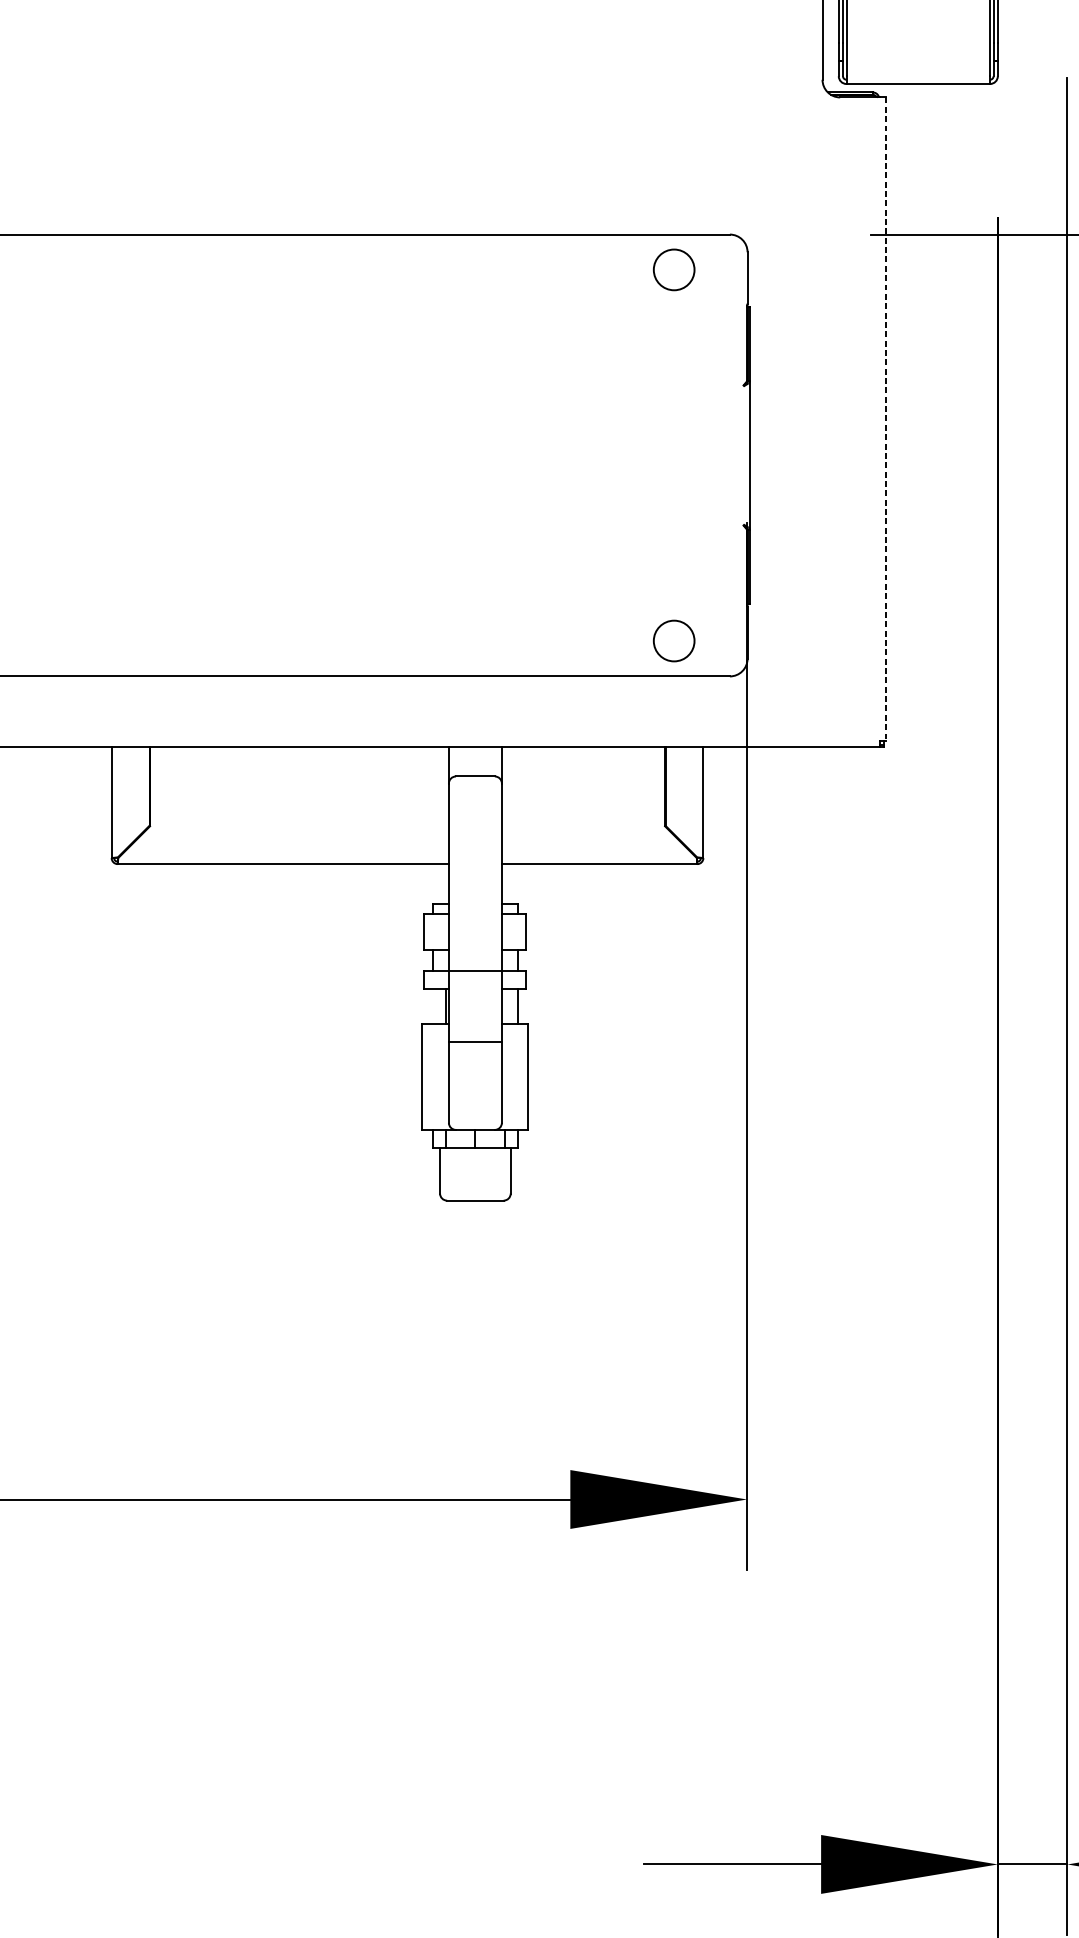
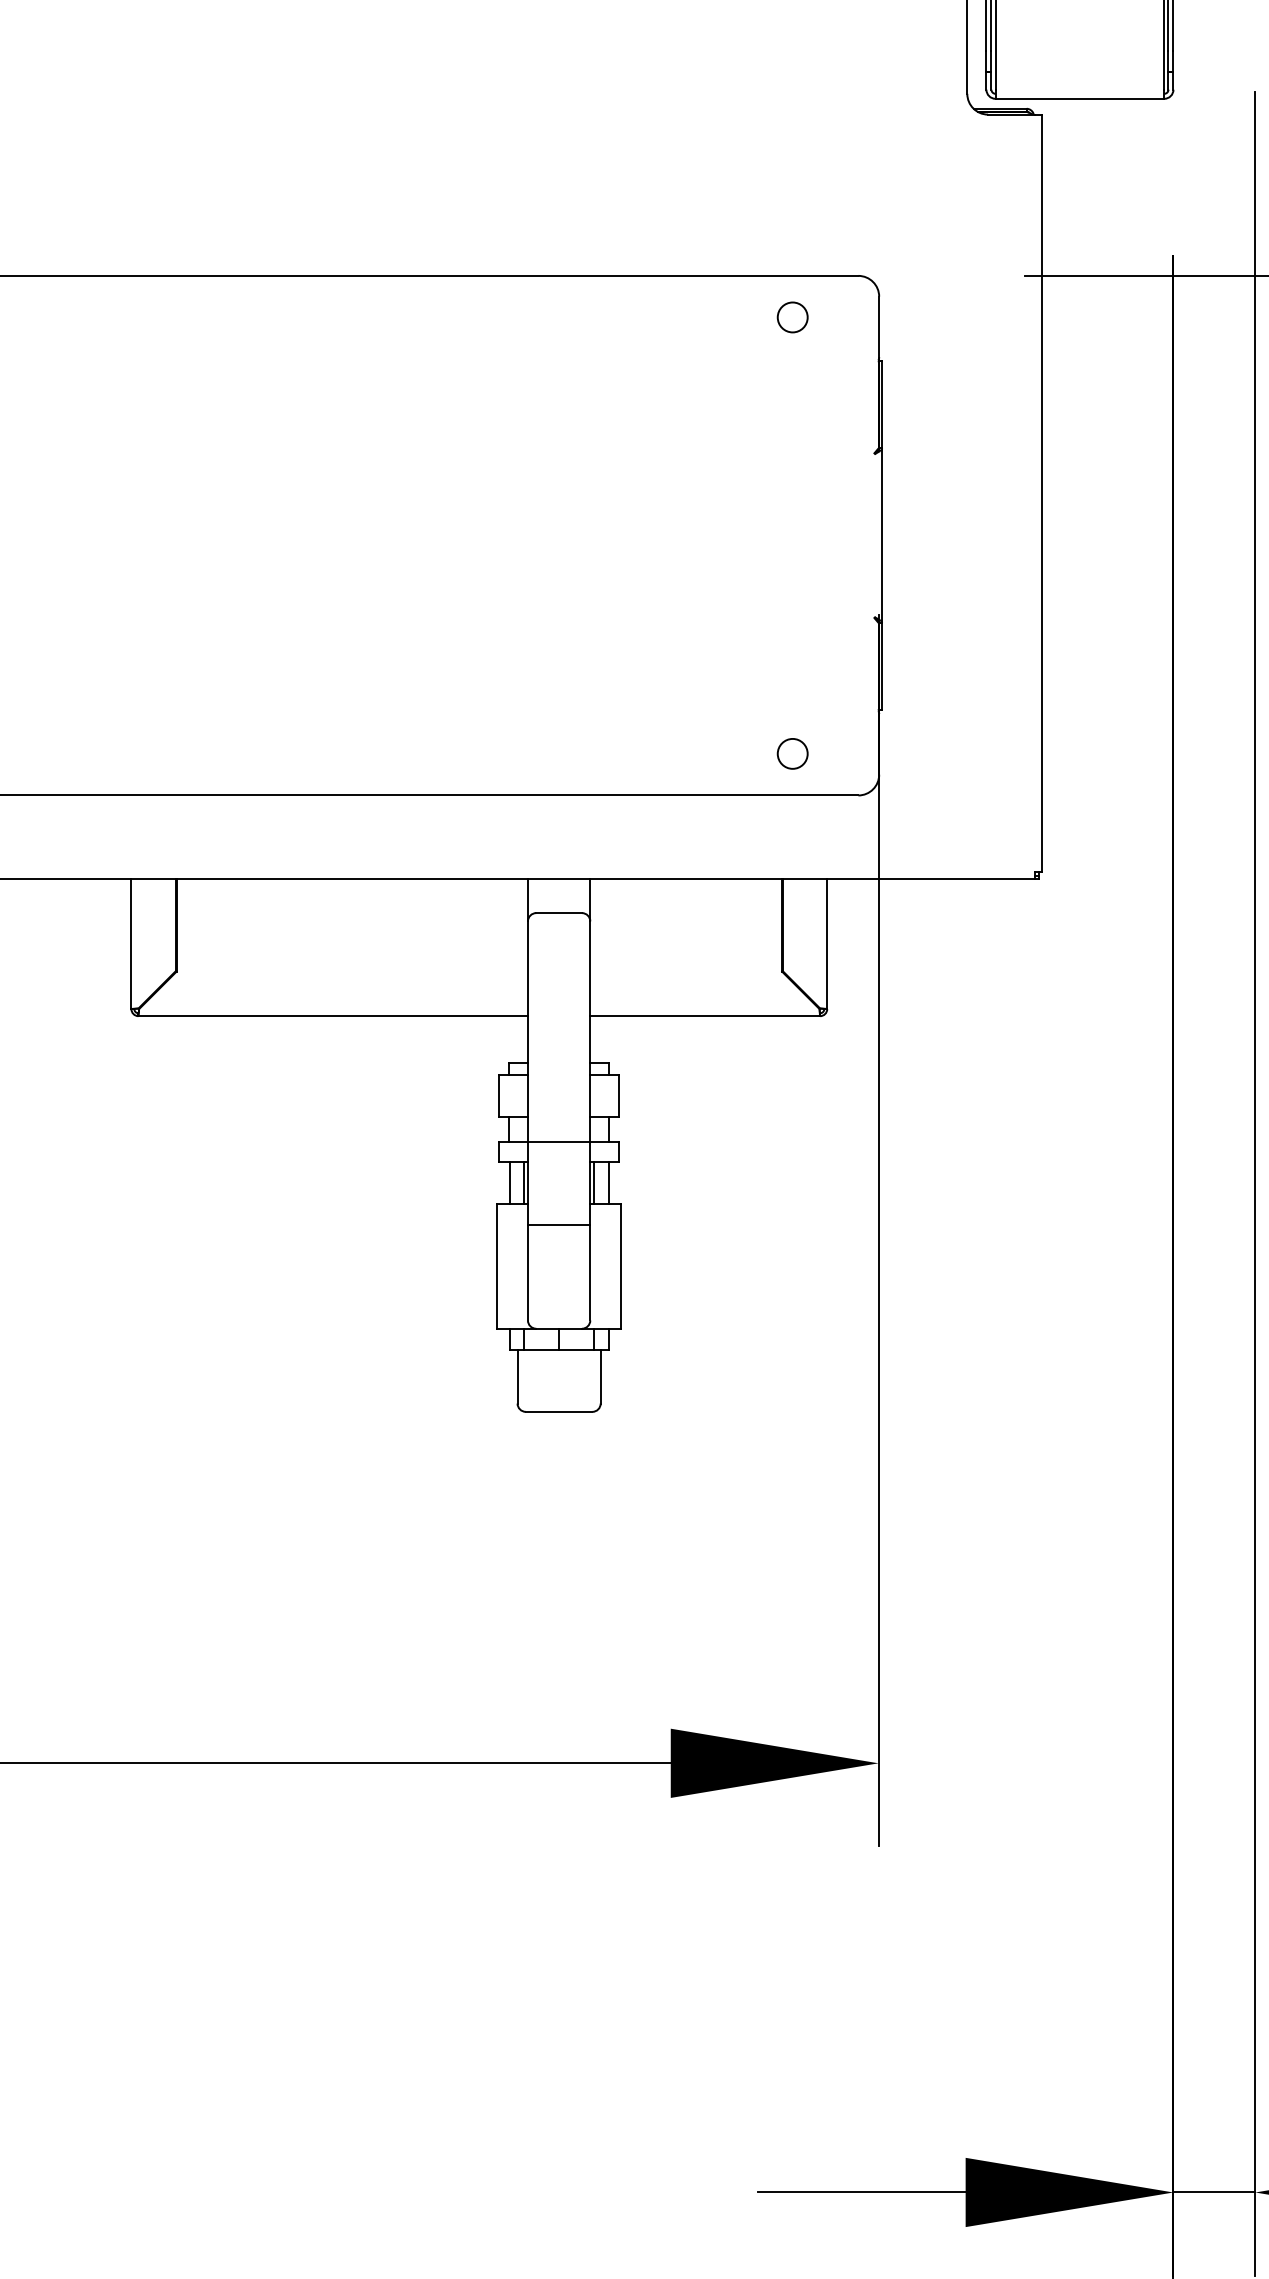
circle: (673, 269) -> (792, 317), size x0.62
line: (886, 419) -> (1042, 493), dashed -> solid
circle: (673, 640) -> (792, 753), size x0.62
line: (433, 1006) -> (509, 1183), added
line: (505, 1006) -> (594, 1183), added

